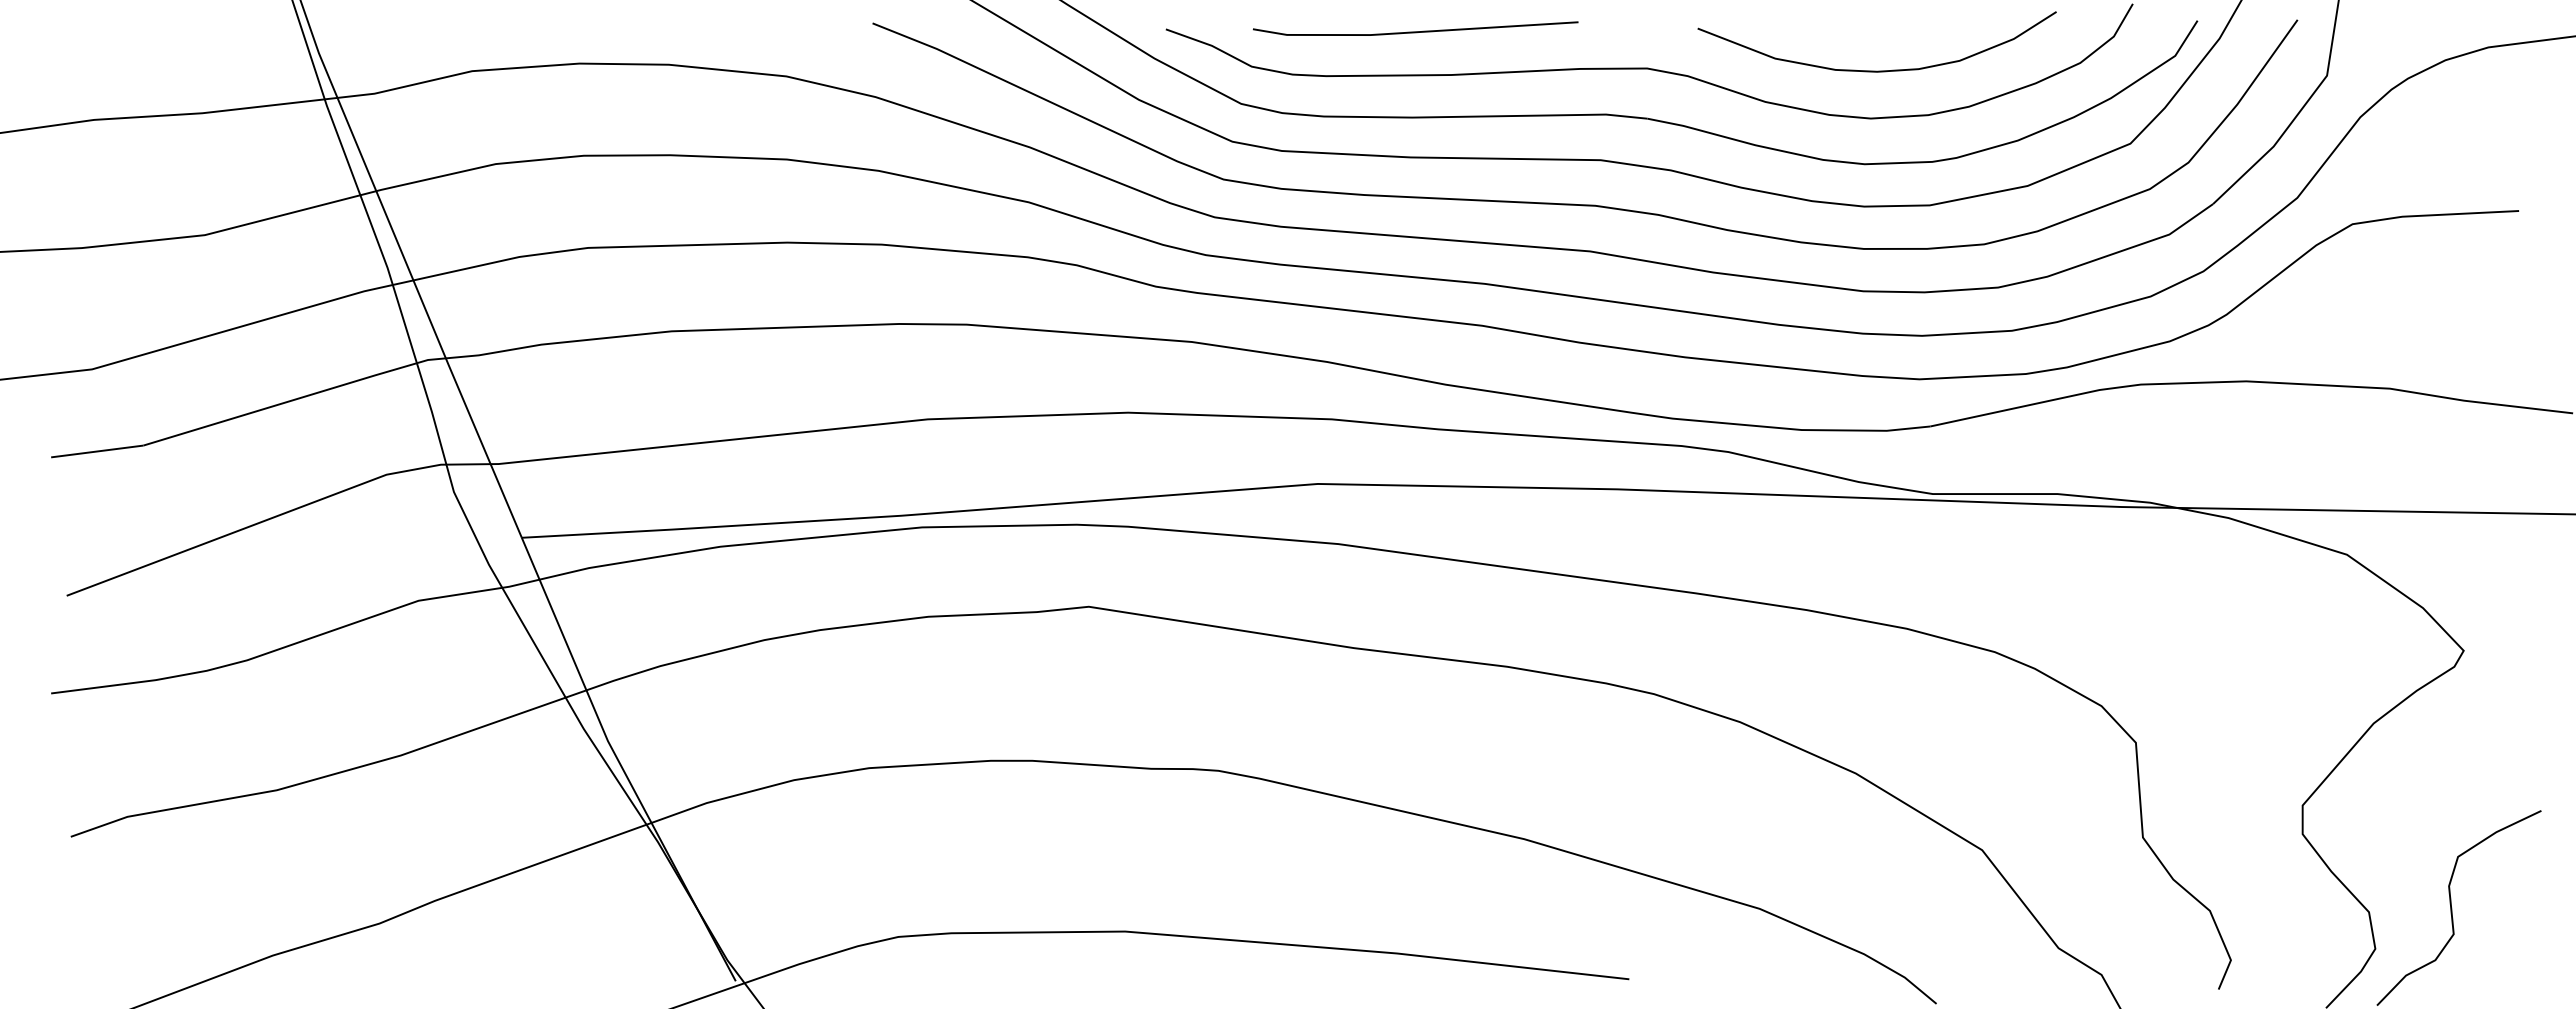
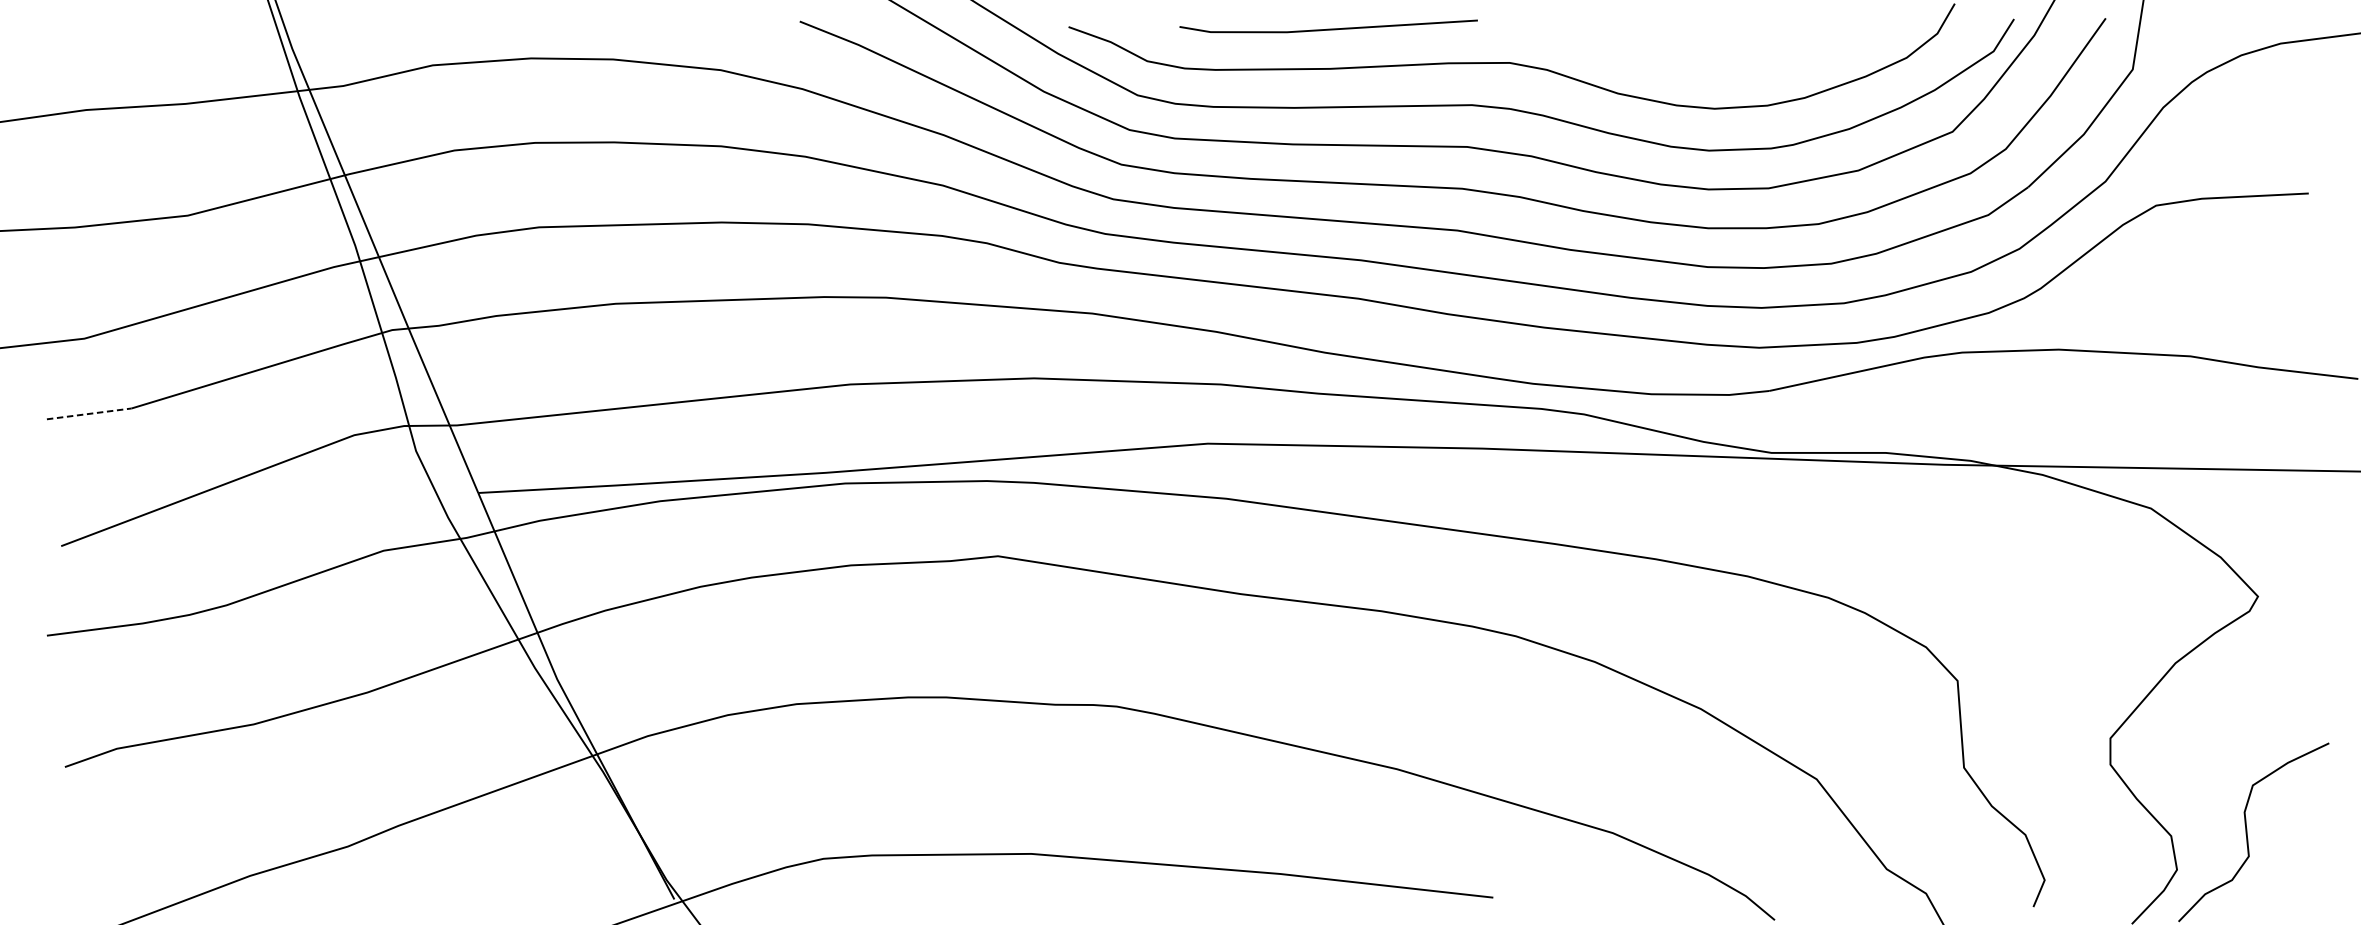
line: (1415, 31) -> (1328, 28), moved
curve: (1876, 70) -> (1719, 64), removed
line: (97, 451) -> (89, 413), solid -> dashed

